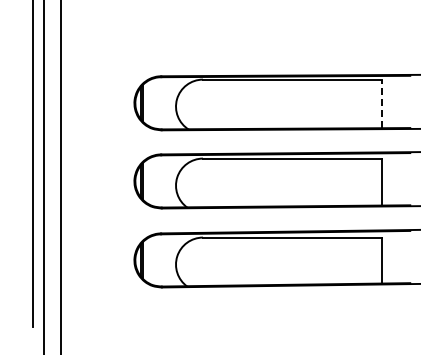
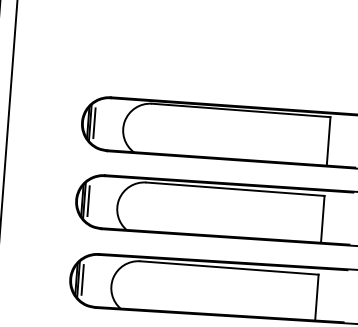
line: (146, 103) -> (94, 123), added
line: (381, 103) -> (328, 140), dashed -> solid
line: (146, 181) -> (88, 201), added
line: (146, 260) -> (82, 279), added

